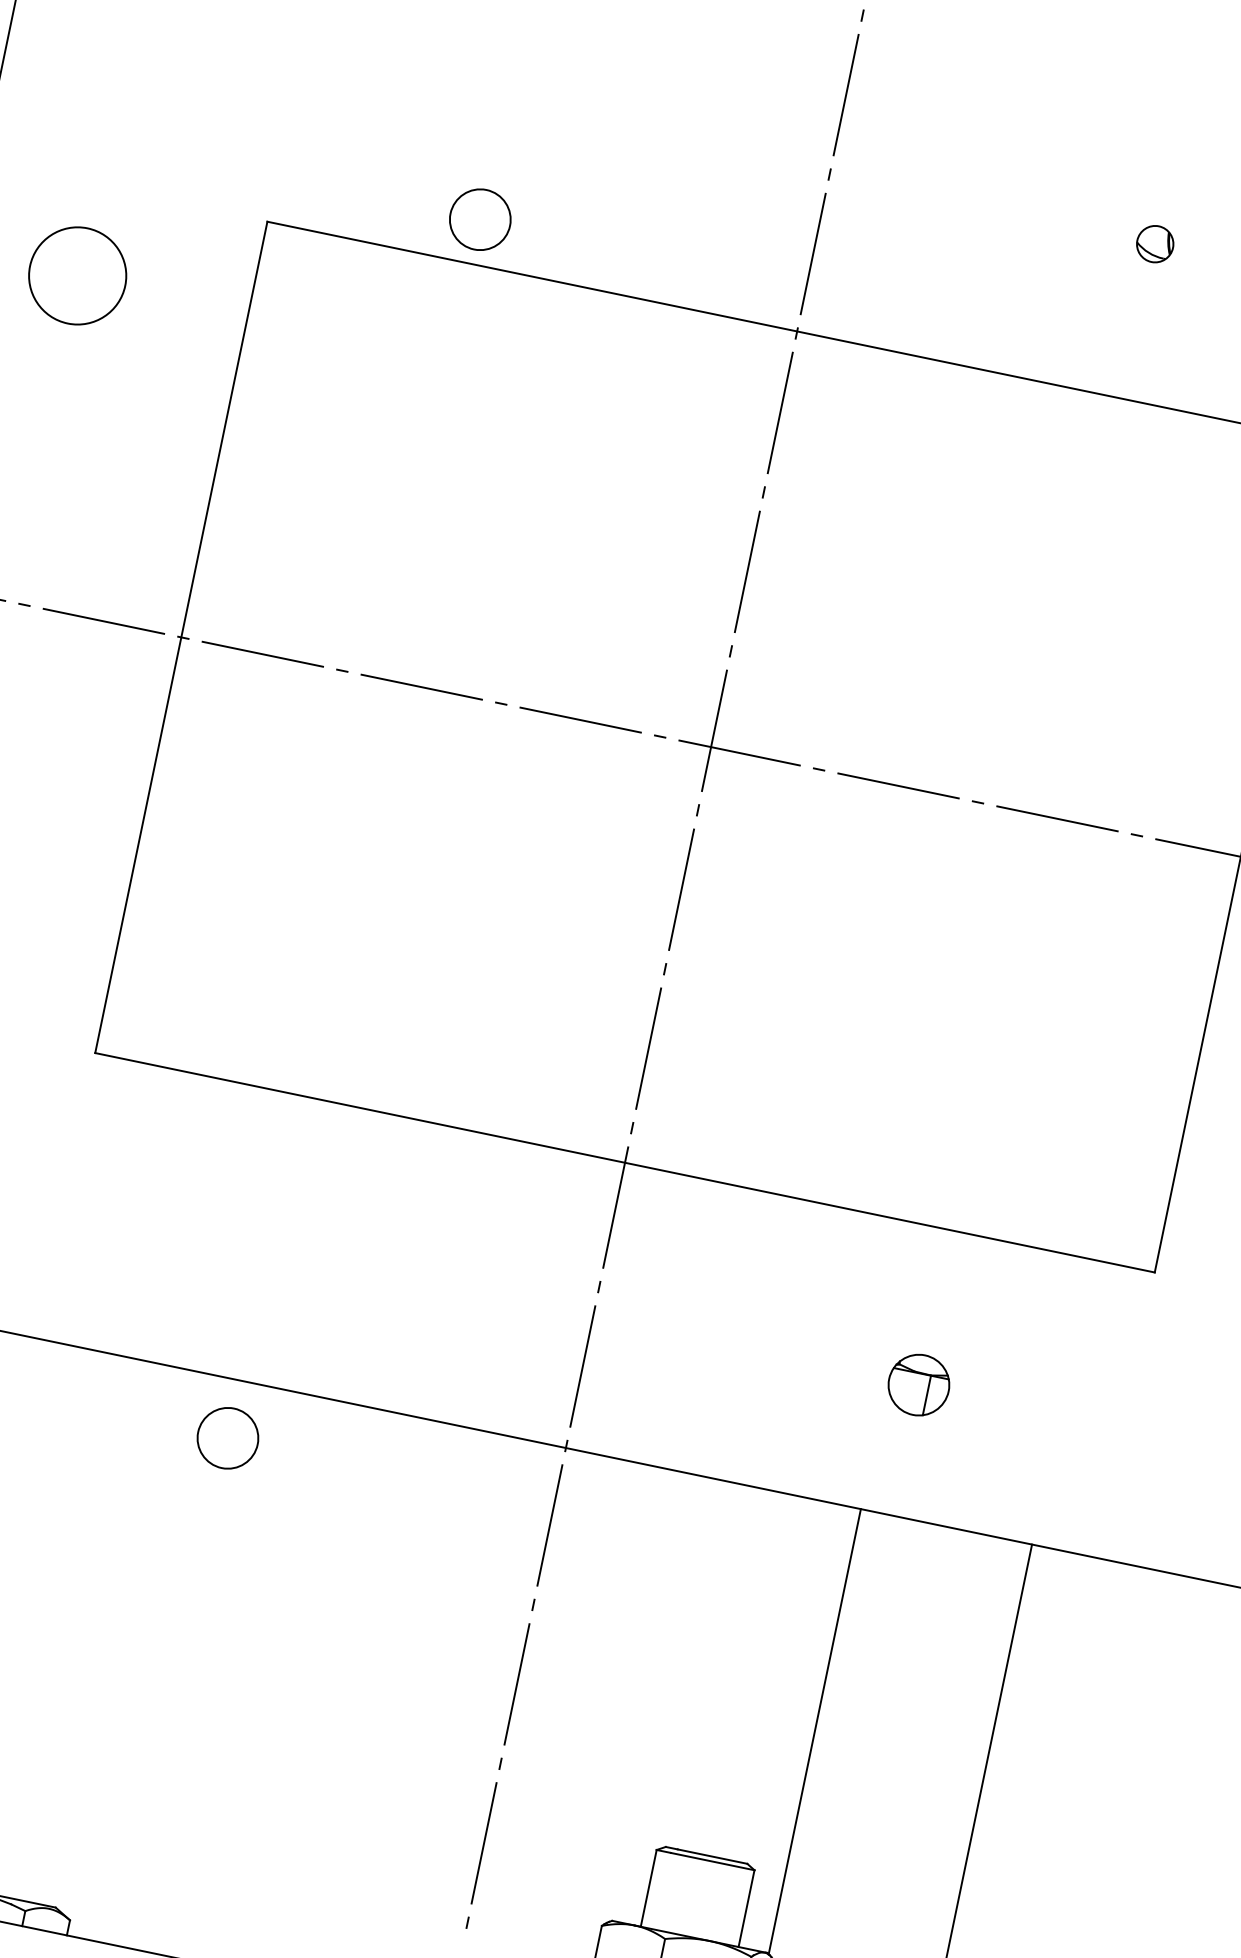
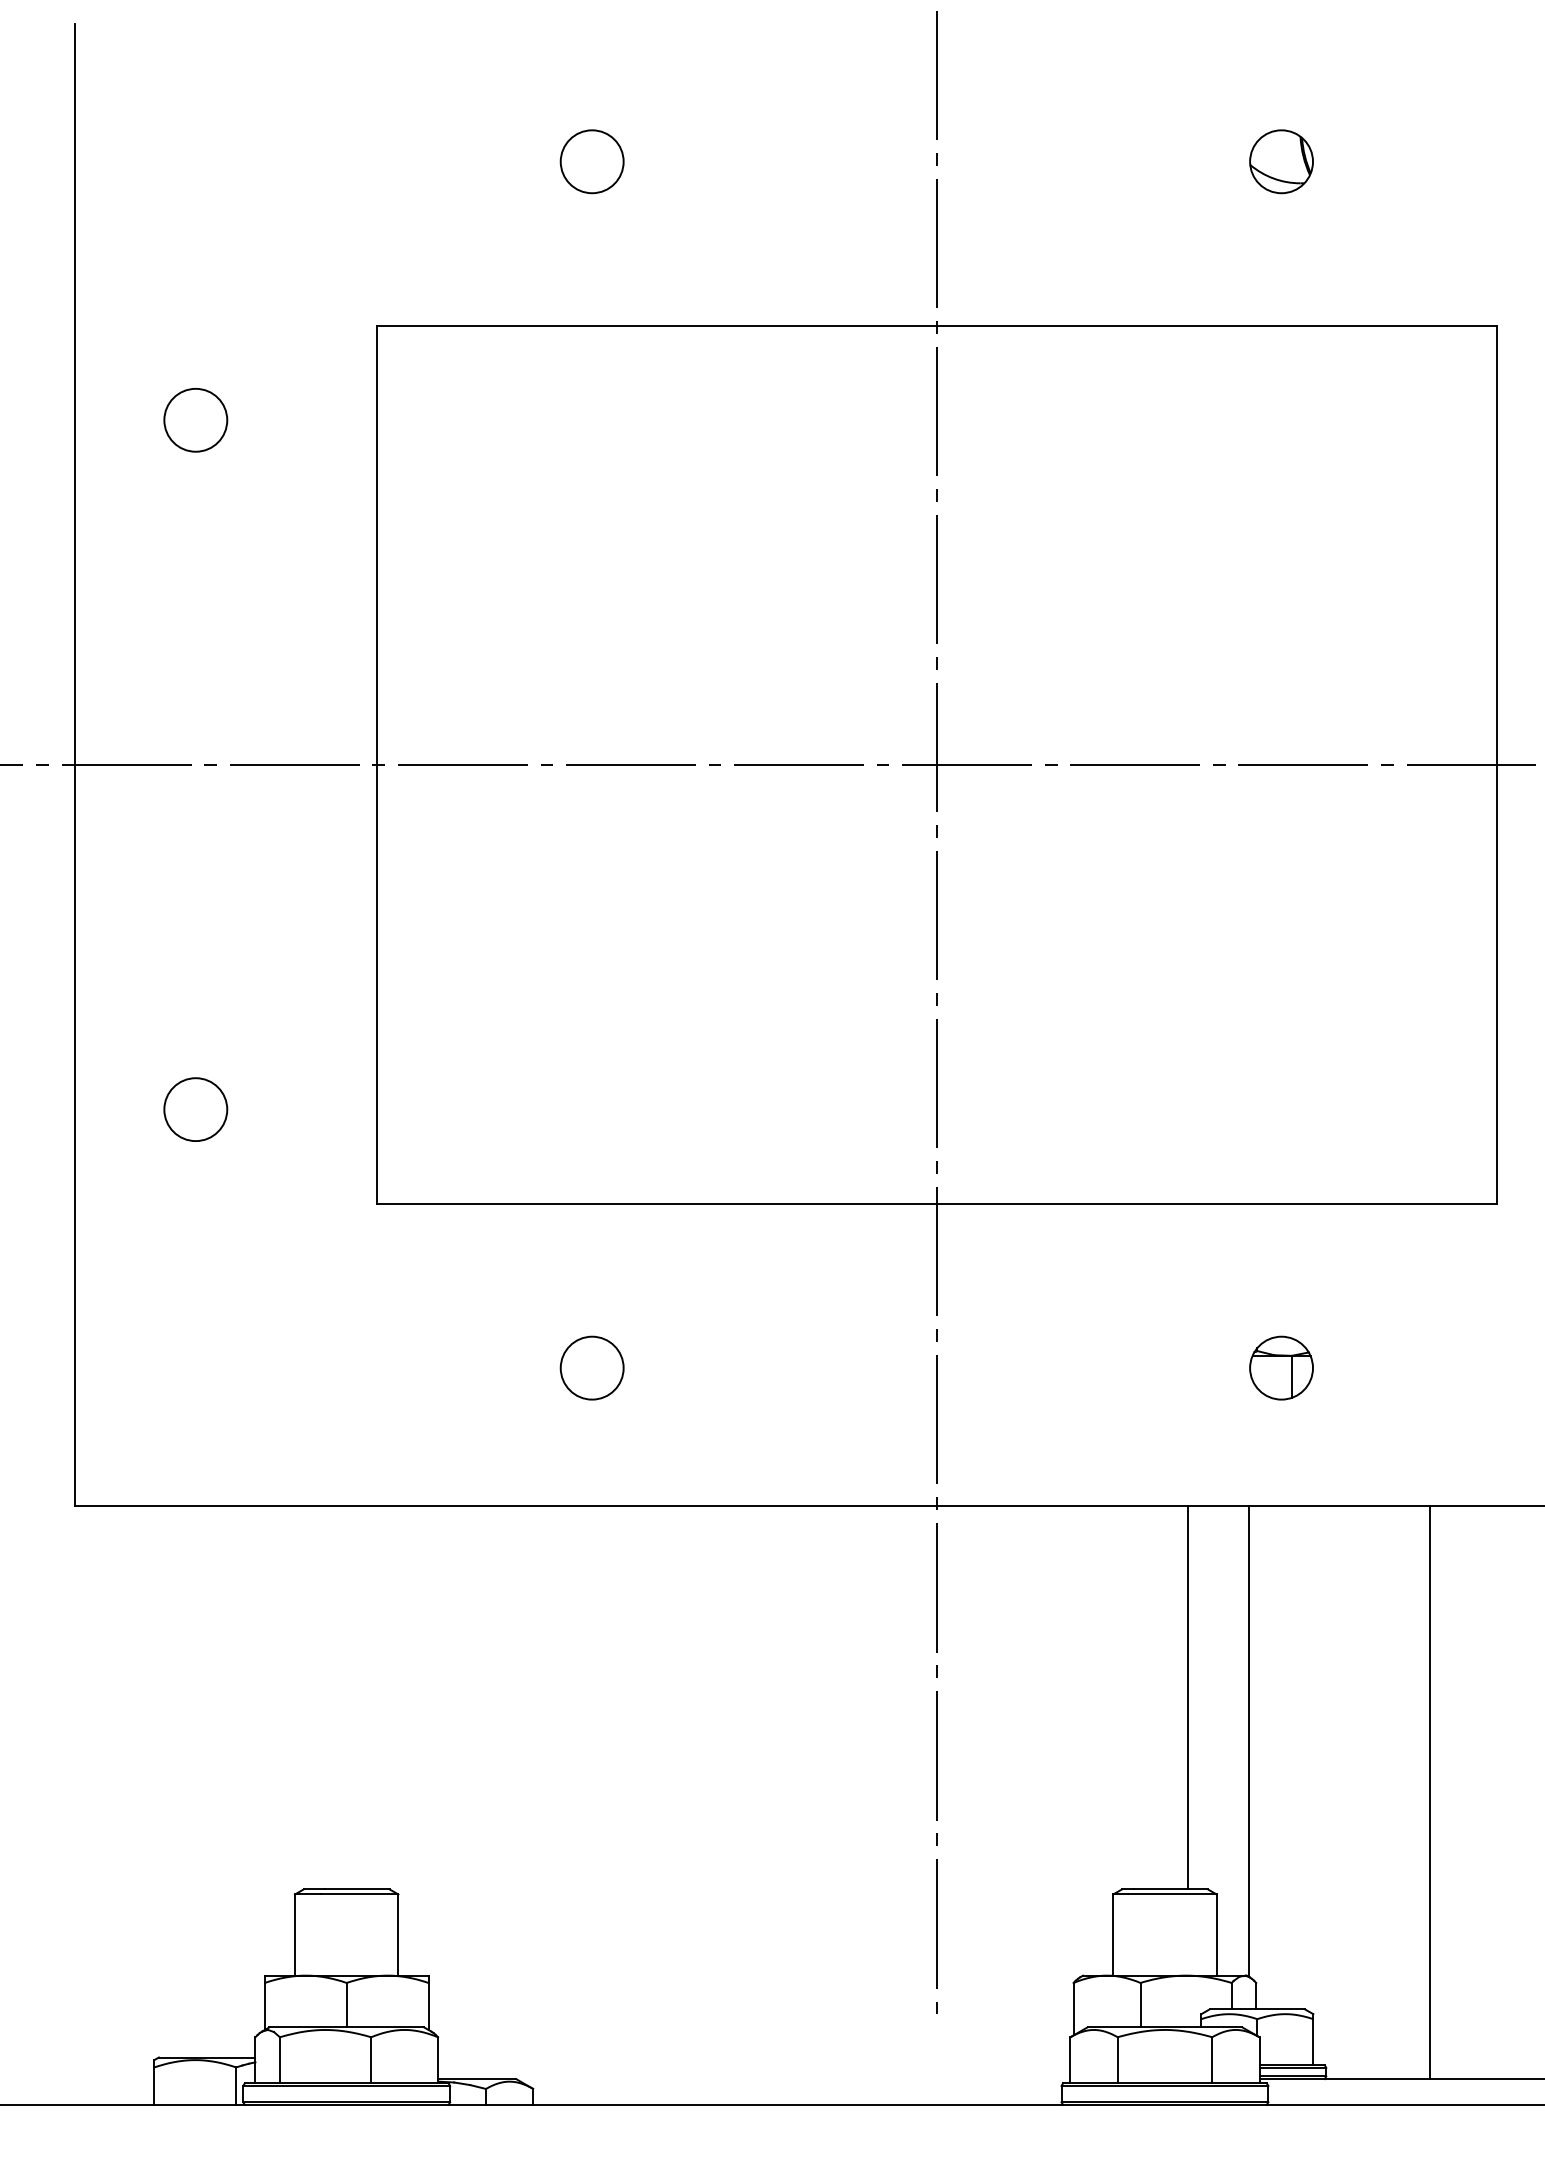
circle: (479, 219) -> (591, 161), moved
part: (1155, 243) -> (1281, 161), size x1.67
circle: (77, 275) -> (195, 419), size x0.62
circle: (227, 1437) -> (591, 1367), moved
line: (766, 1678) -> (1188, 1697), added

